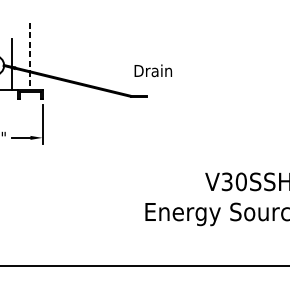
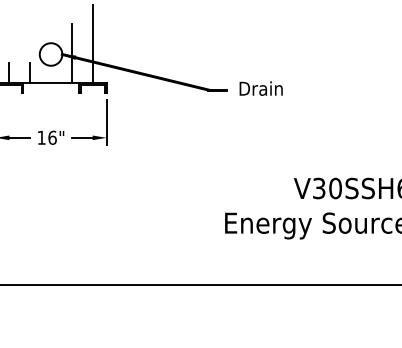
line: (30, 55) -> (92, 43), dashed -> solid
text: (152, 70) -> (260, 88), moved

